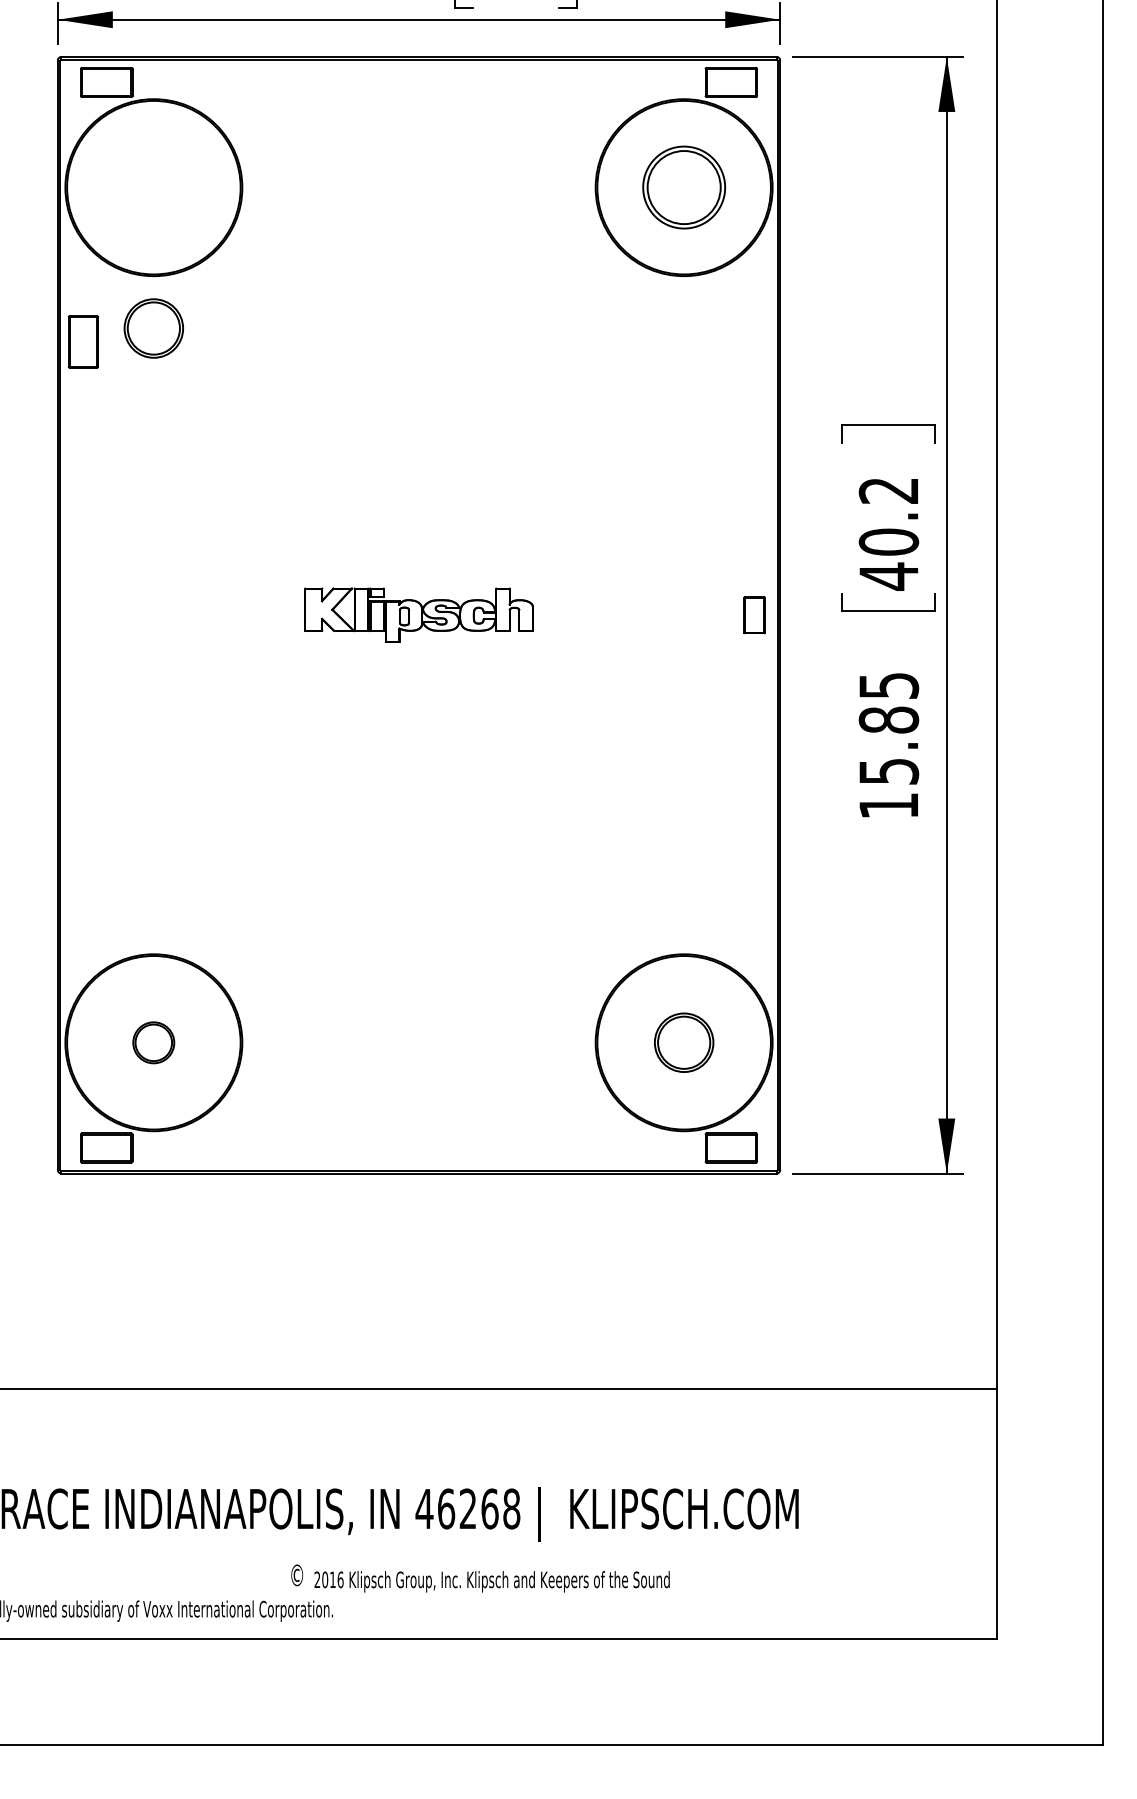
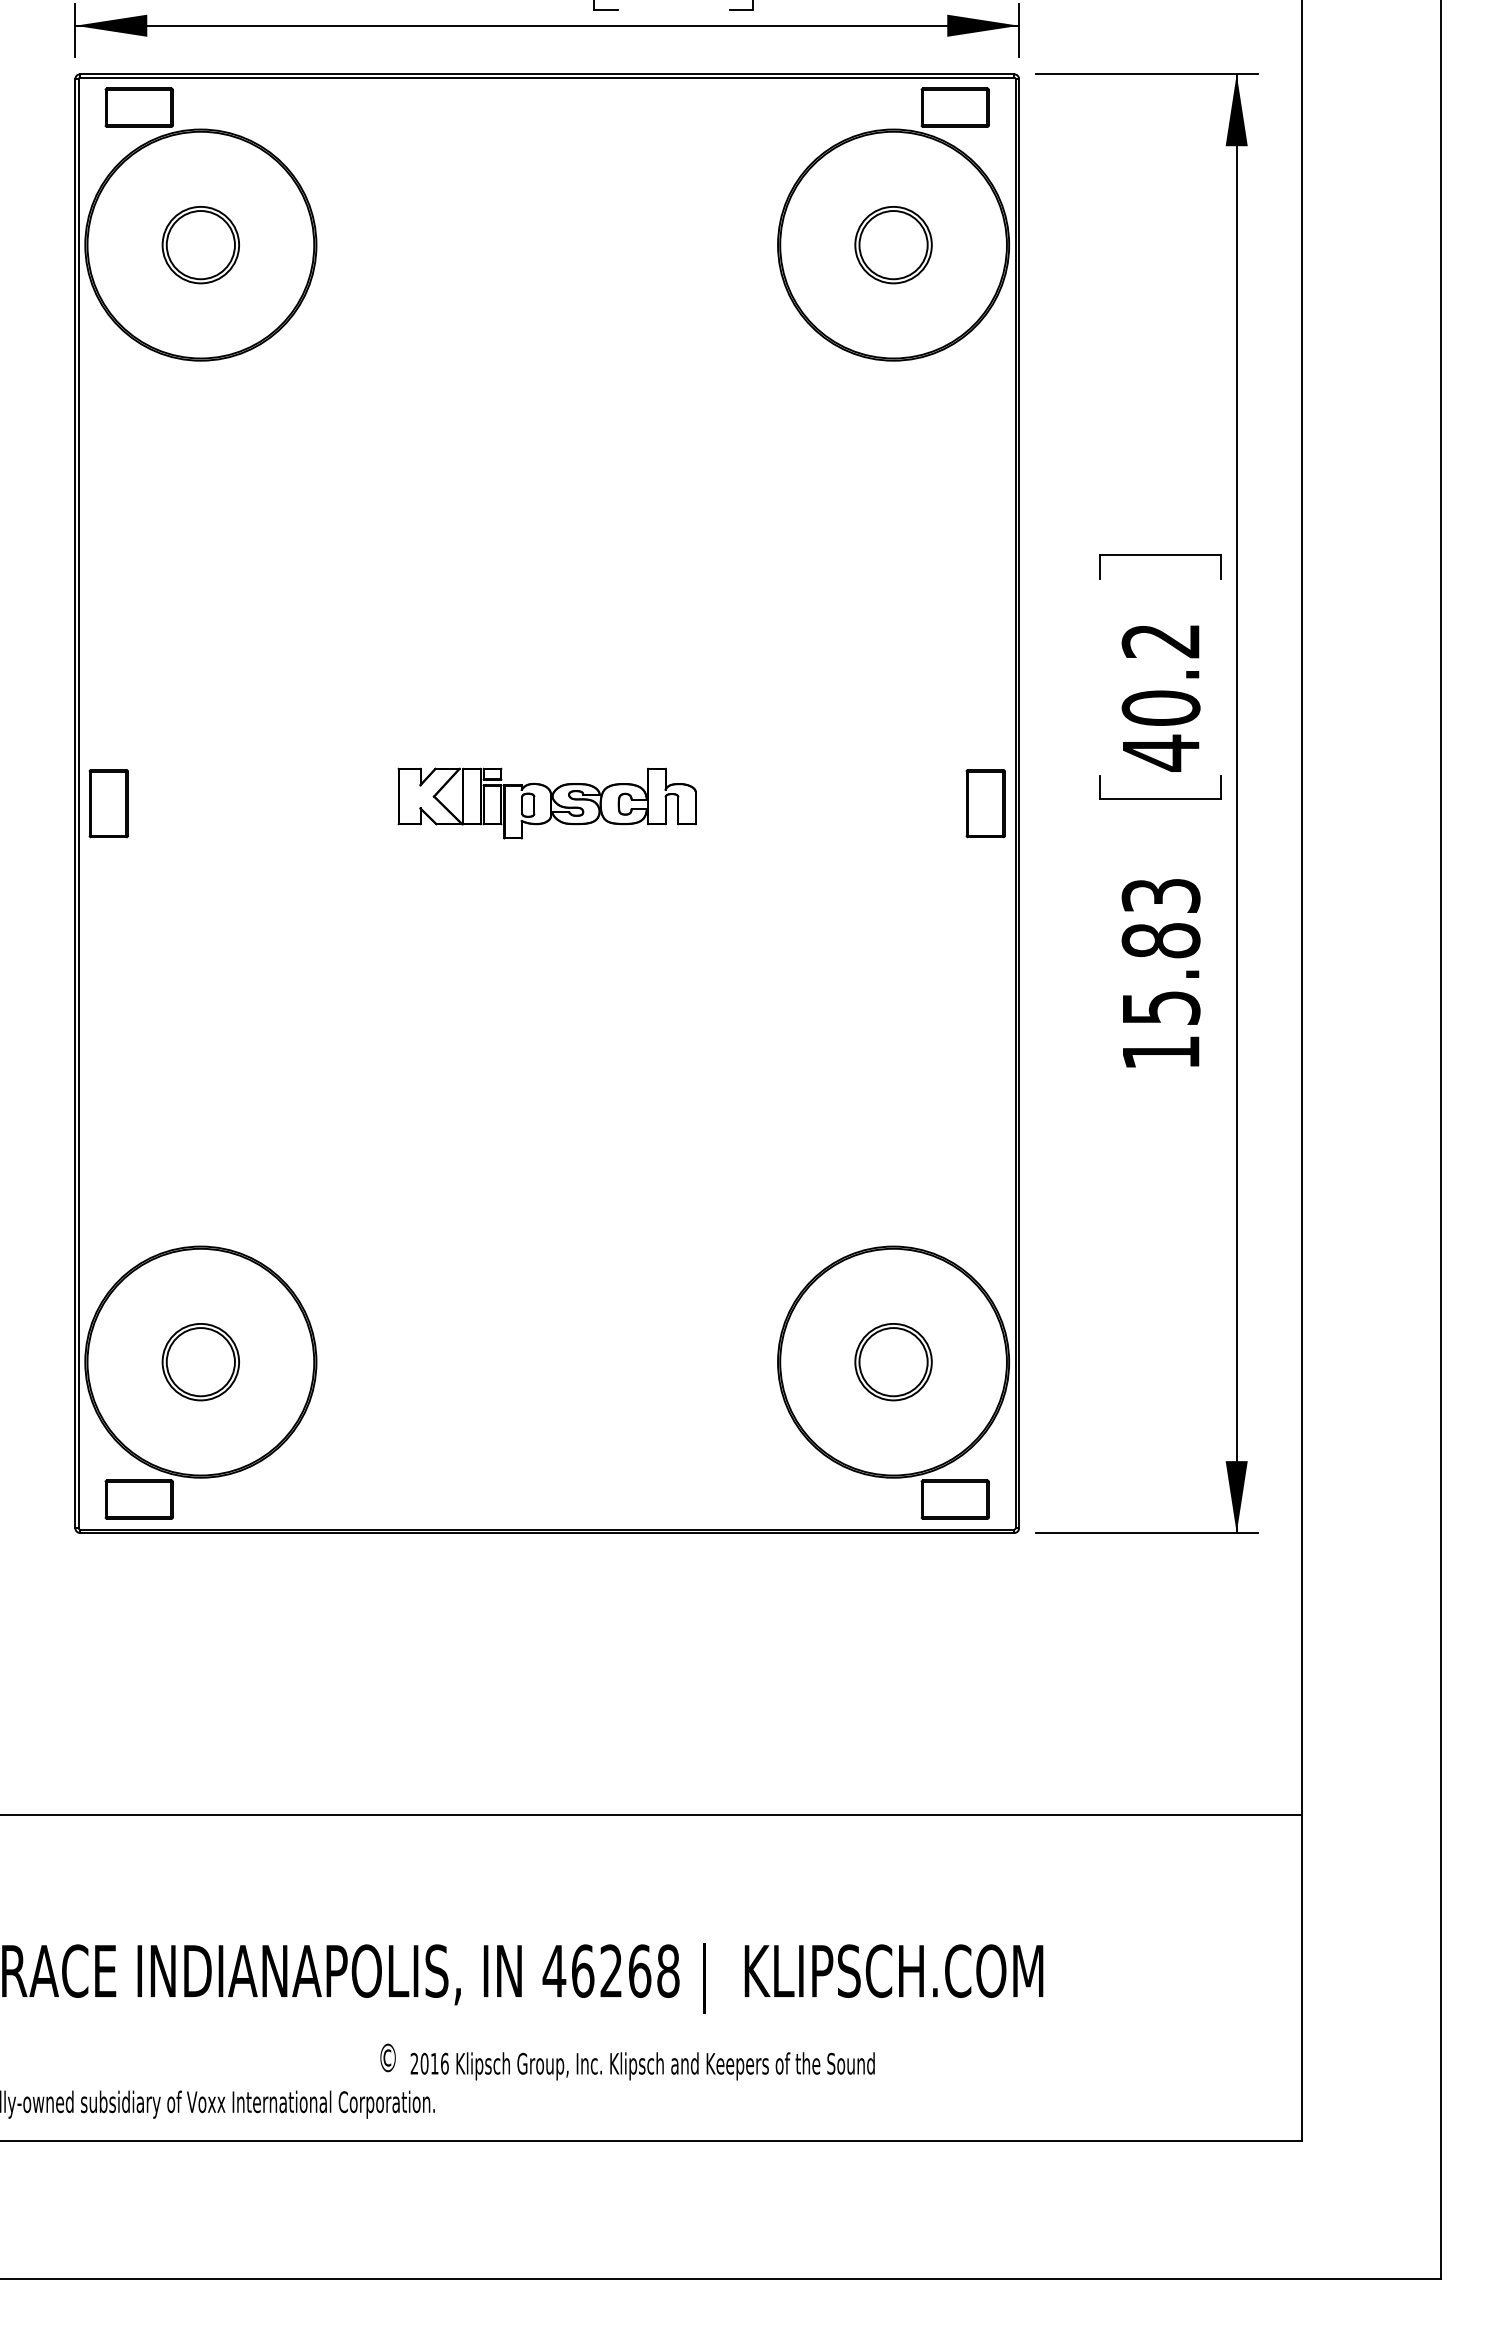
part: (684, 187) -> (893, 245), size x0.71
part: (153, 328) -> (200, 245), moved
part: (83, 341) -> (108, 803), moved
part: (754, 615) -> (985, 803), size x1.43
text: (888, 685) -> (1160, 895), 15.85 -> 15.83
part: (153, 1043) -> (200, 1362), size x1.43

